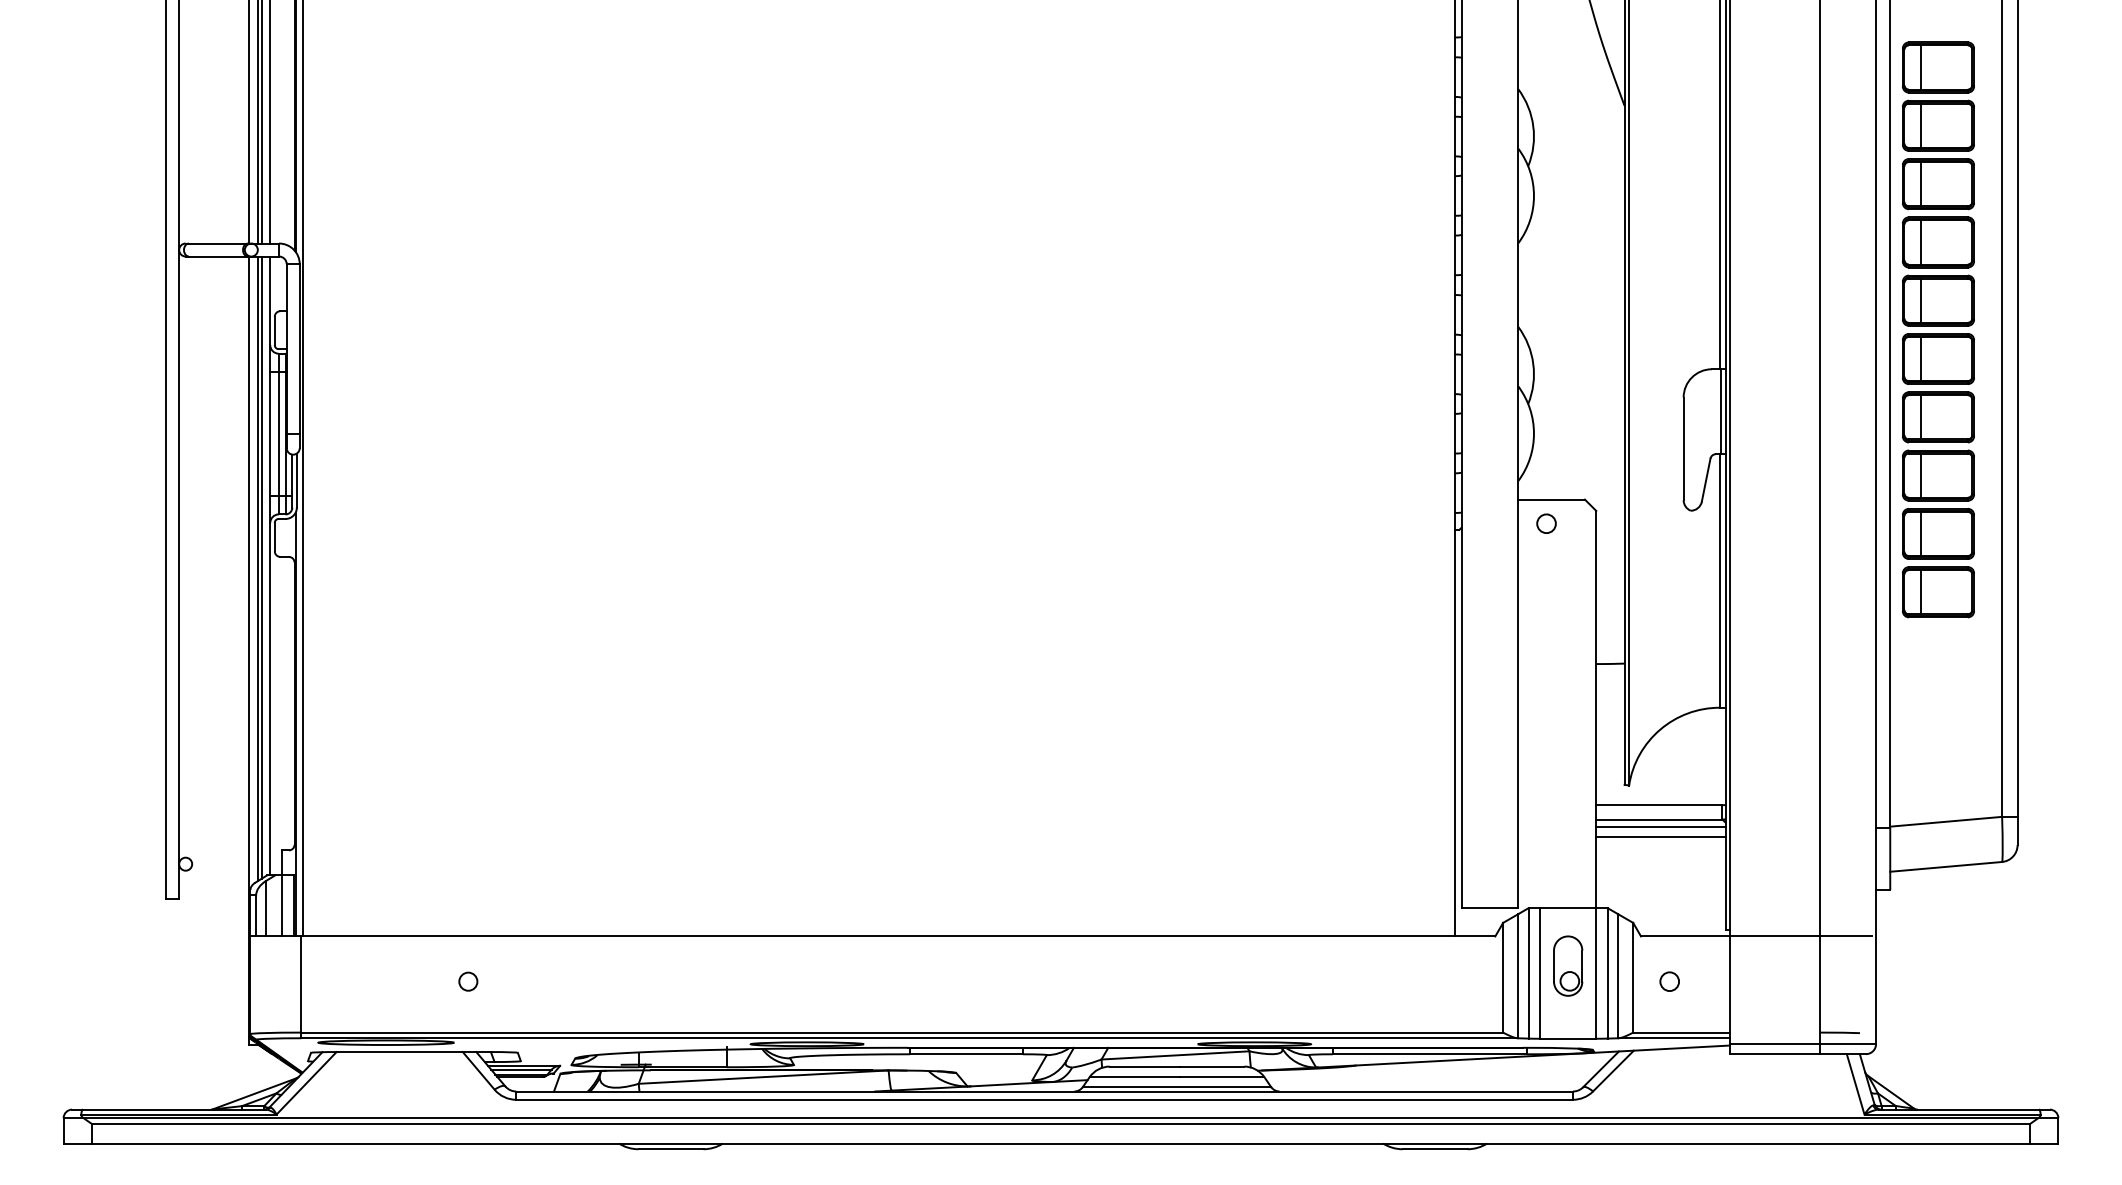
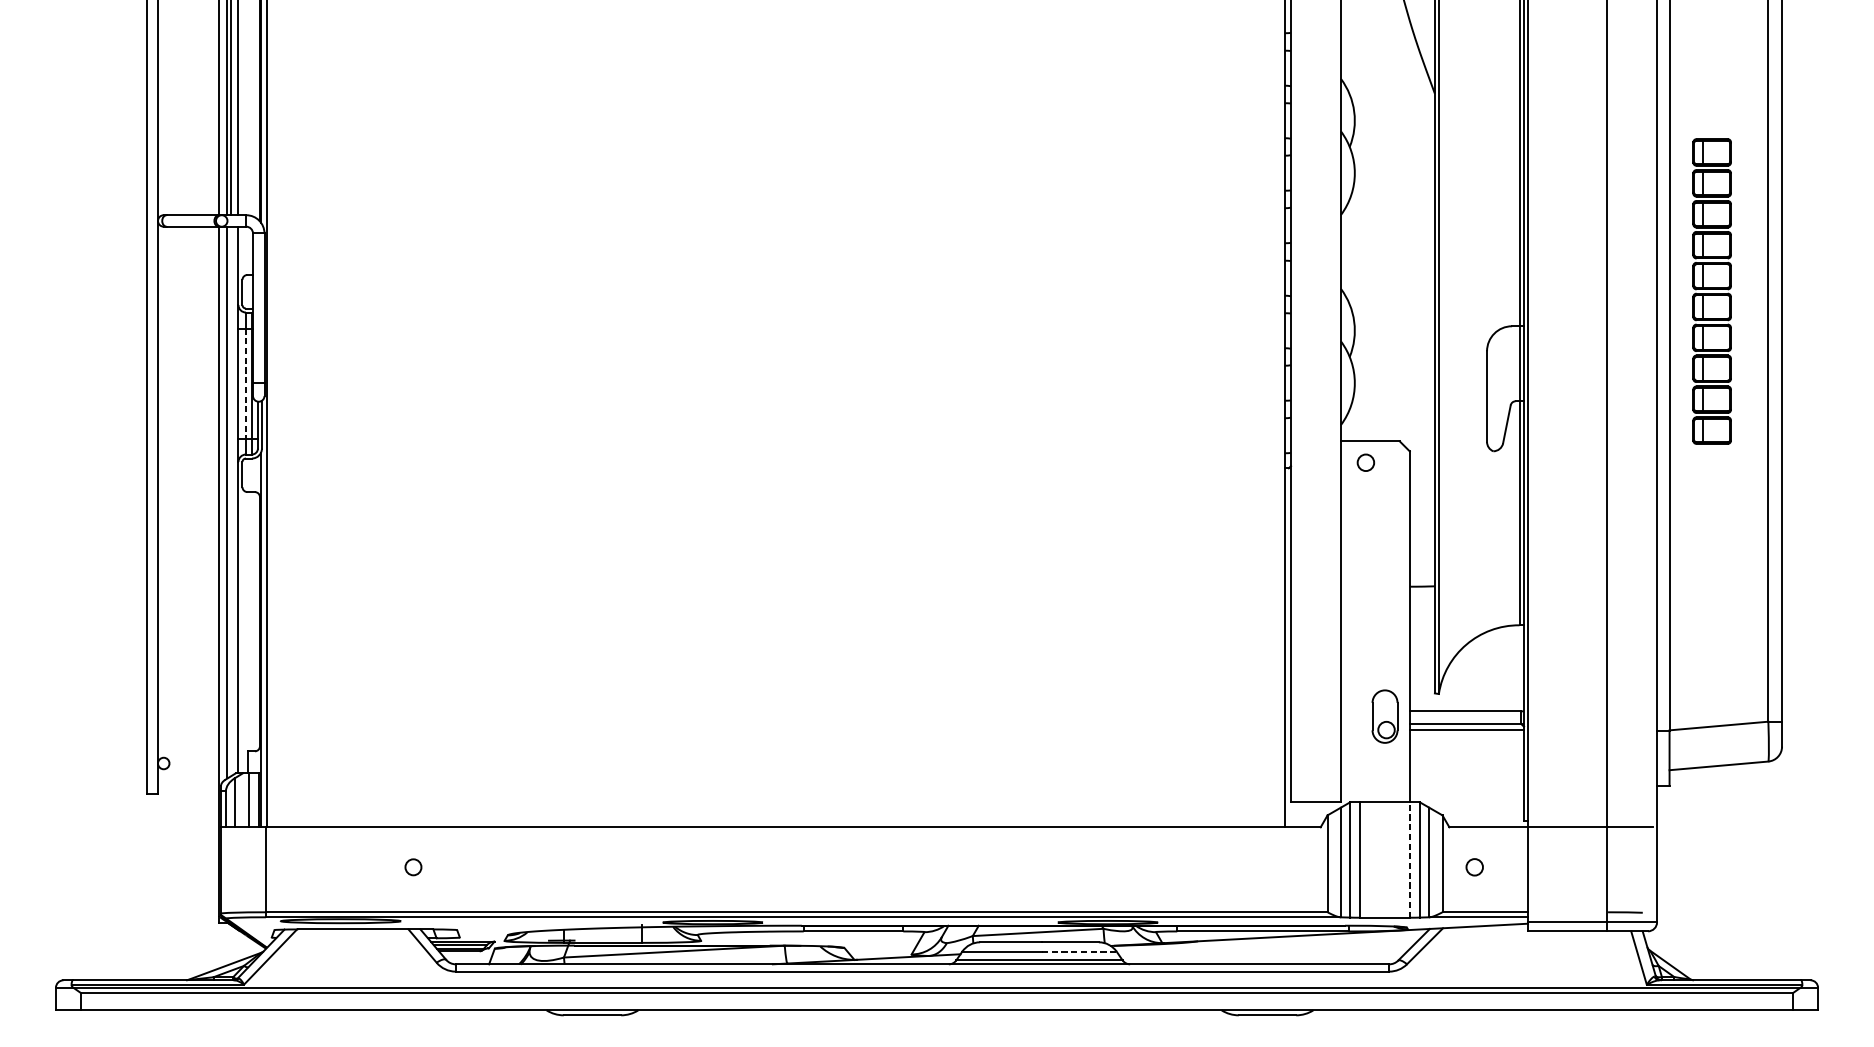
part: (1938, 329) -> (1712, 291), size x0.6
line: (278, 434) -> (245, 383), solid -> dashed
line: (261, 567) -> (230, 501), removed
line: (1660, 837) -> (1466, 739), removed
part: (1568, 965) -> (1385, 716), moved
line: (1596, 972) -> (1410, 859), solid -> dashed
line: (1222, 1077) -> (1079, 951), solid -> dashed

